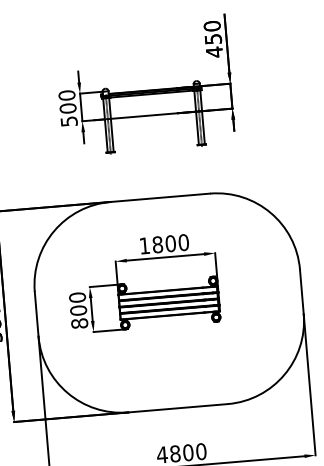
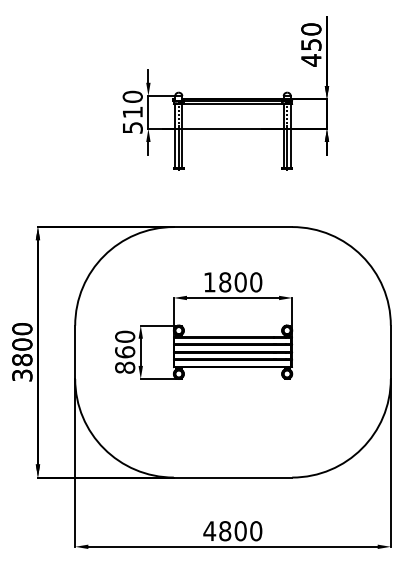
text: (67, 108) -> (132, 112), 500 -> 510
text: (78, 310) -> (125, 352), 800 -> 860

